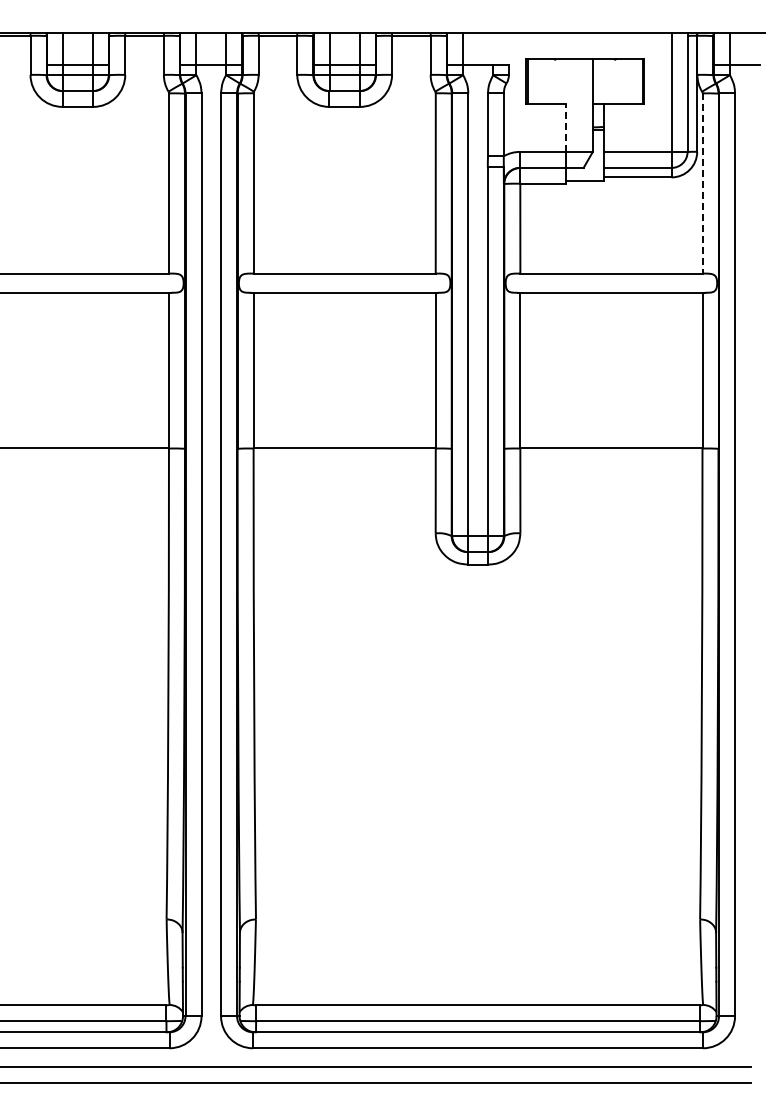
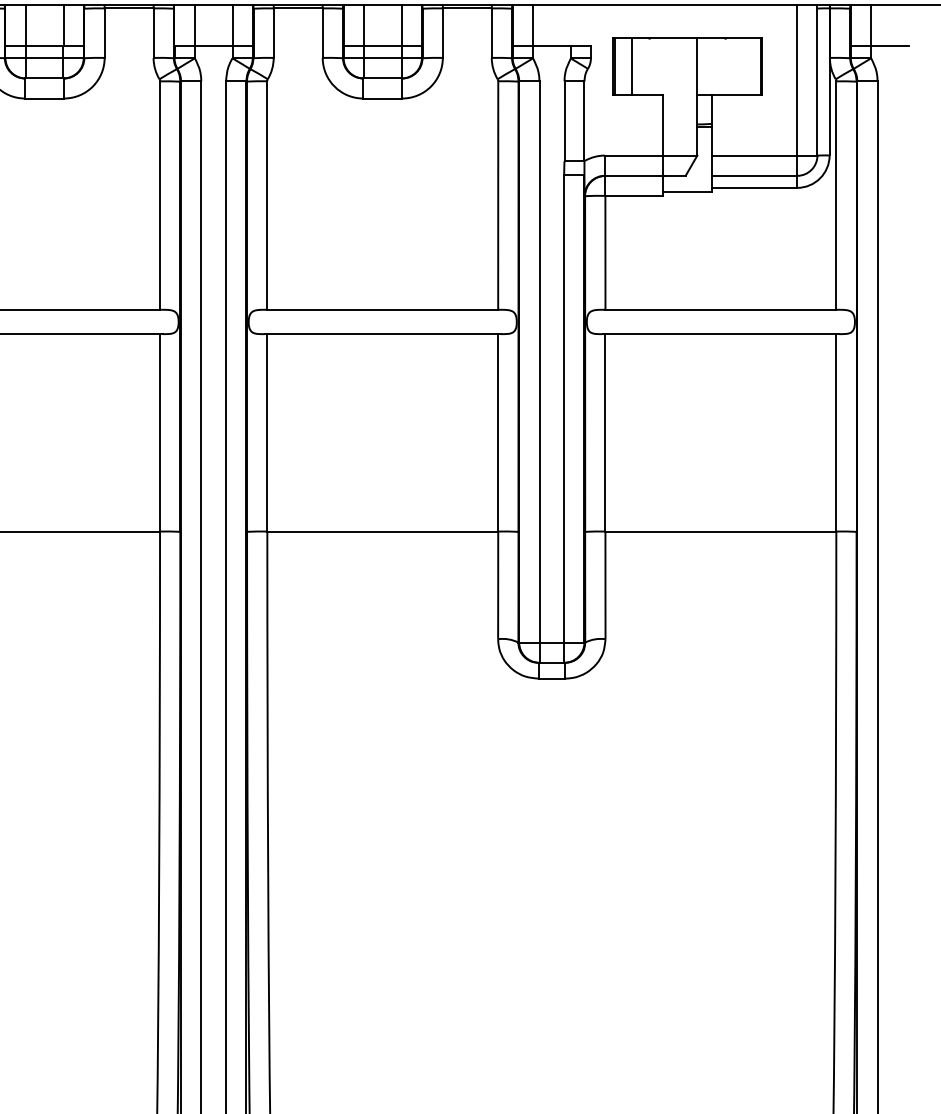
line: (541, 81) -> (632, 66), added
line: (565, 127) -> (662, 124), dashed -> solid
line: (702, 183) -> (836, 195), dashed -> solid

